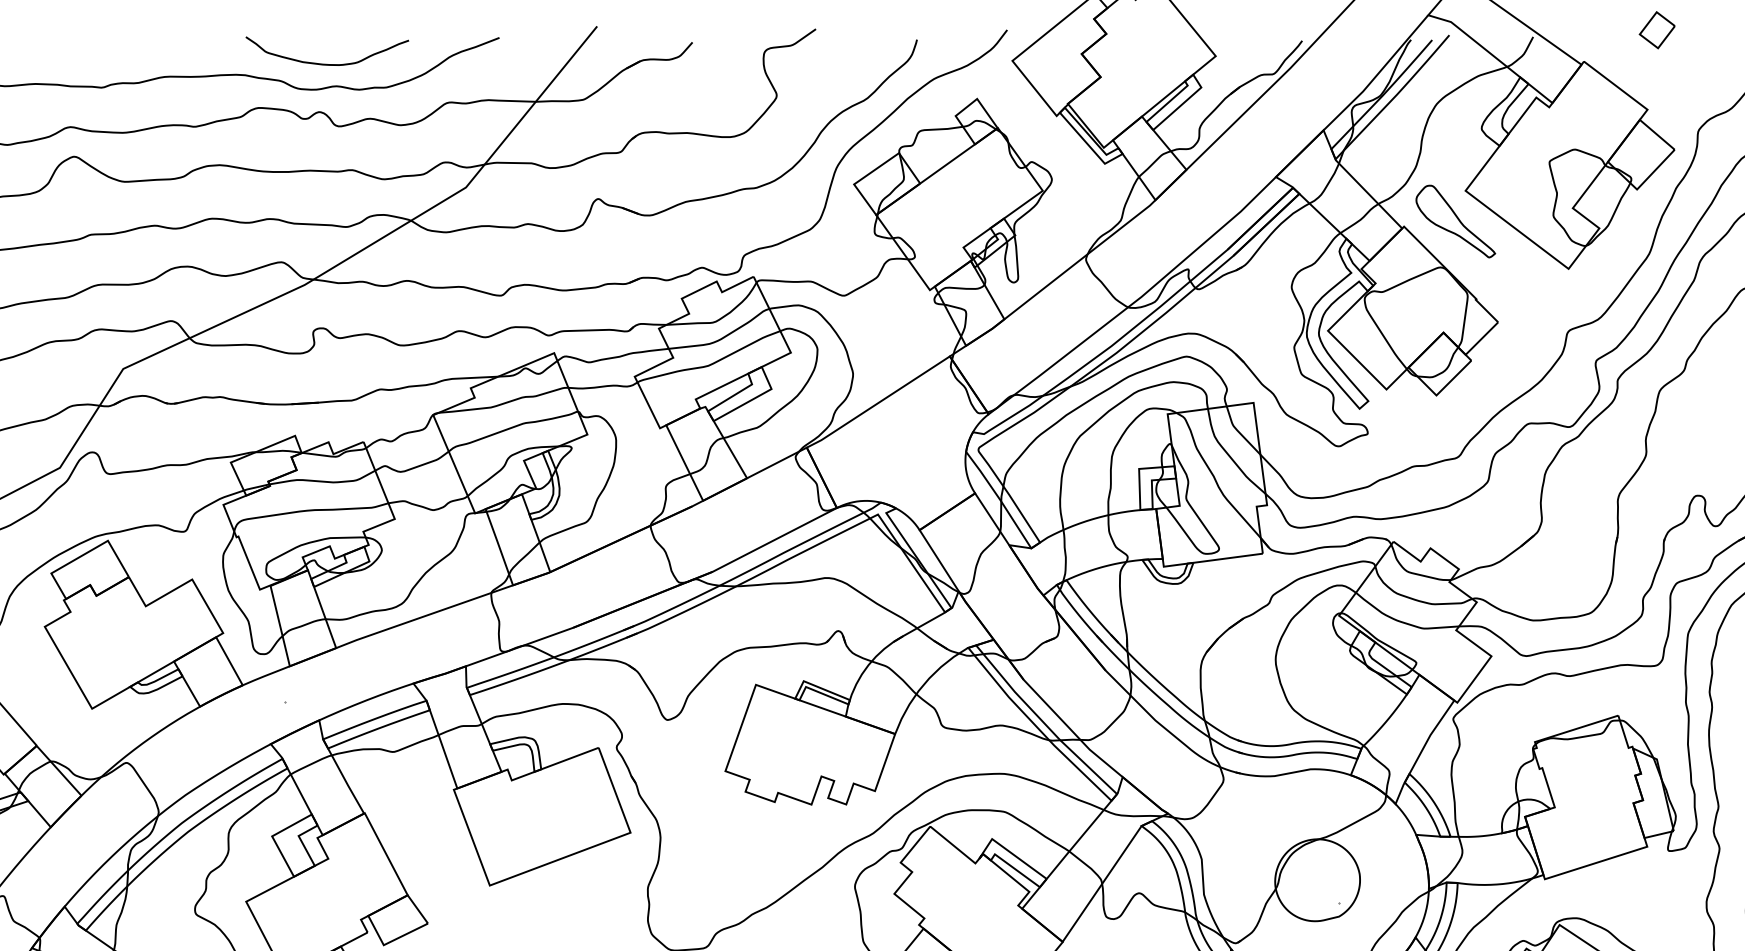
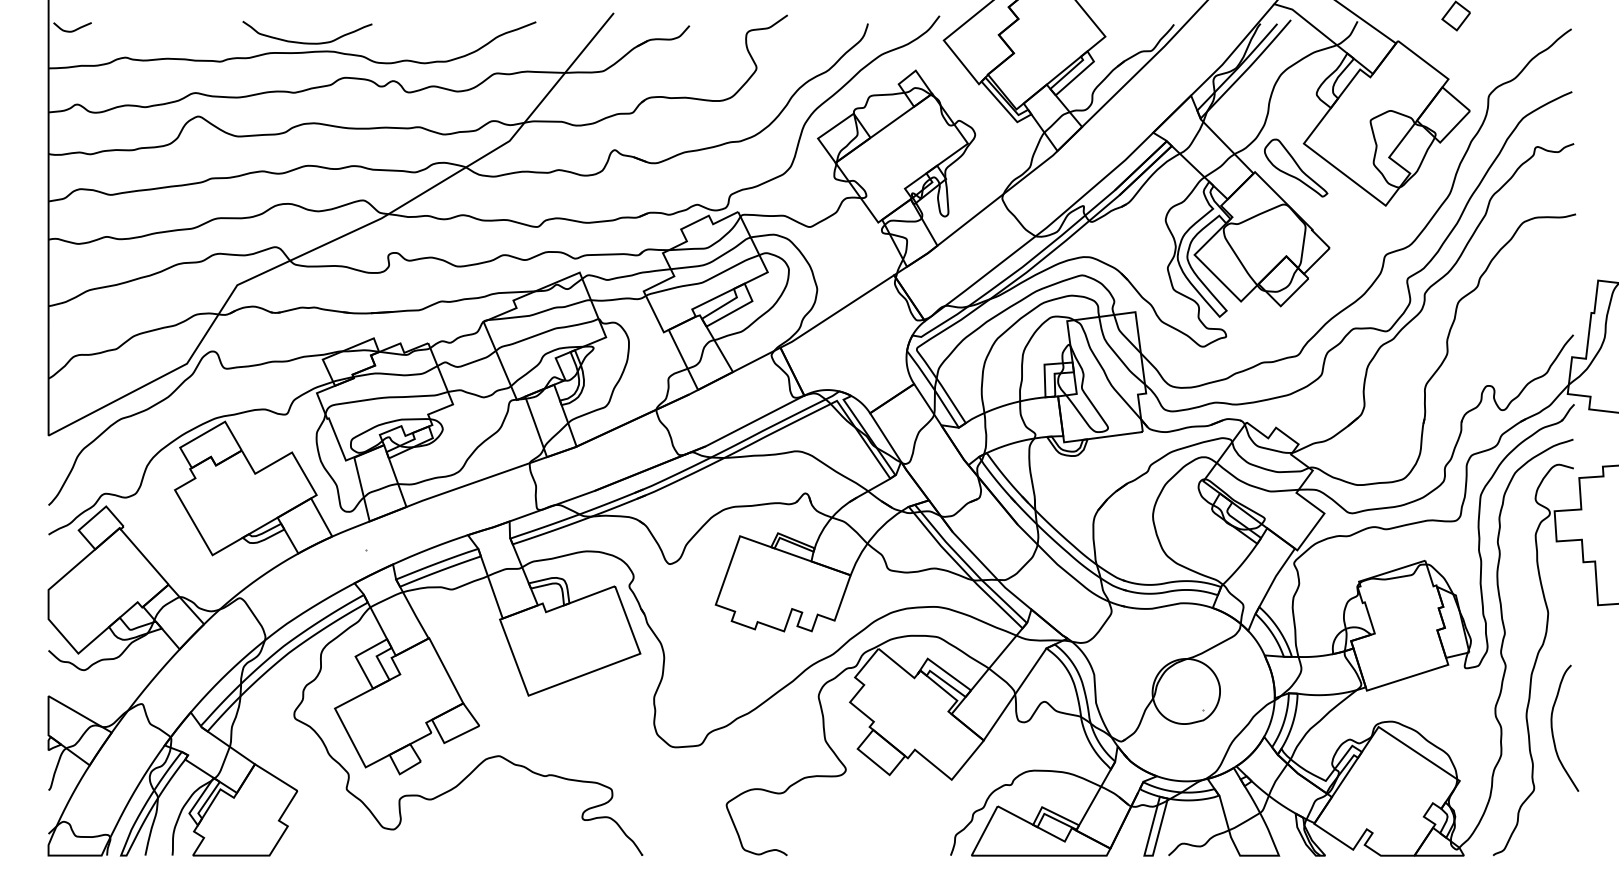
curve: (327, 63) -> (307, 42), moved

